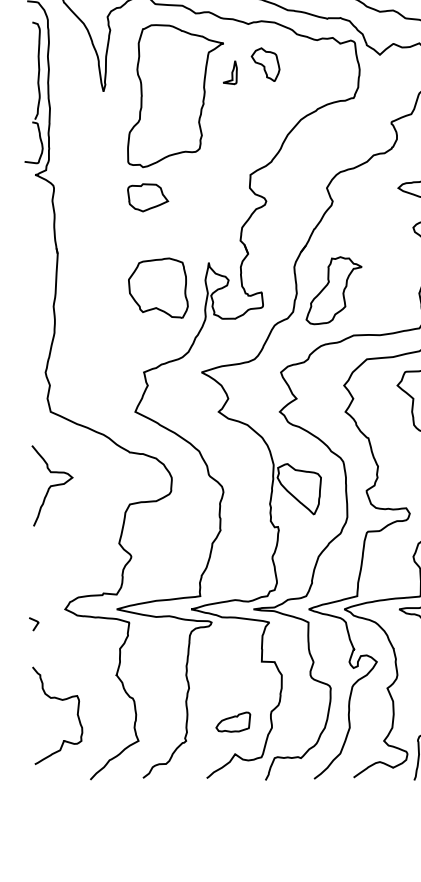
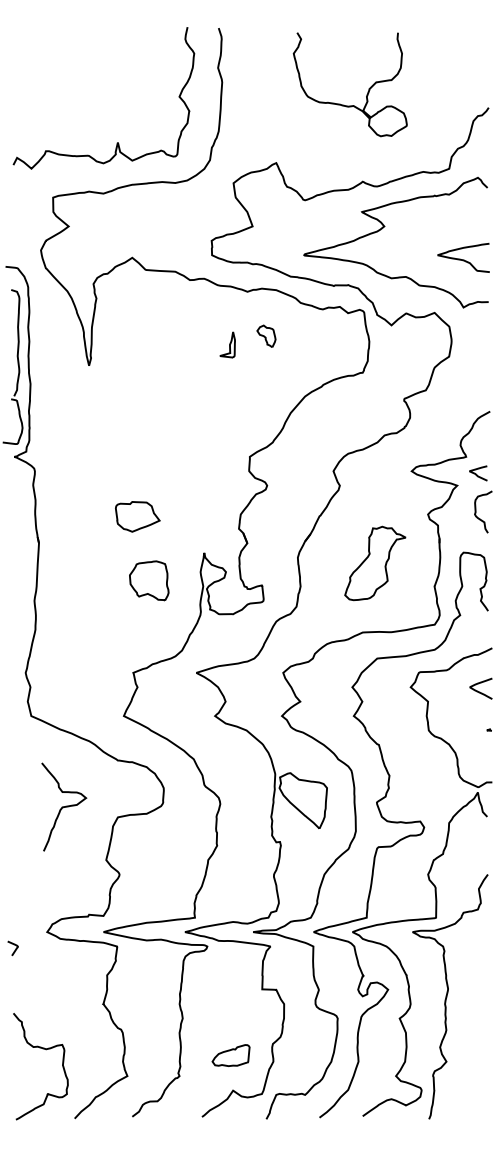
part: (265, 64) -> (266, 336), size x0.6
part: (175, 96) -> (167, 370), removed
part: (147, 197) -> (137, 516), moved
part: (158, 287) -> (149, 580), size x0.6
part: (334, 290) -> (375, 563), moved
curve: (52, 485) -> (64, 806), moved
curve: (62, 701) -> (46, 1050), moved

